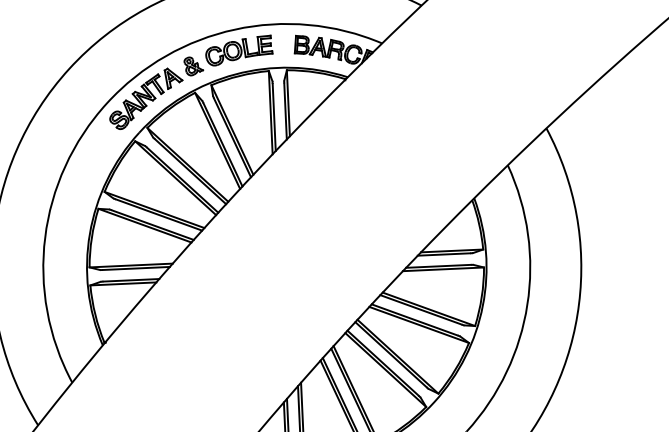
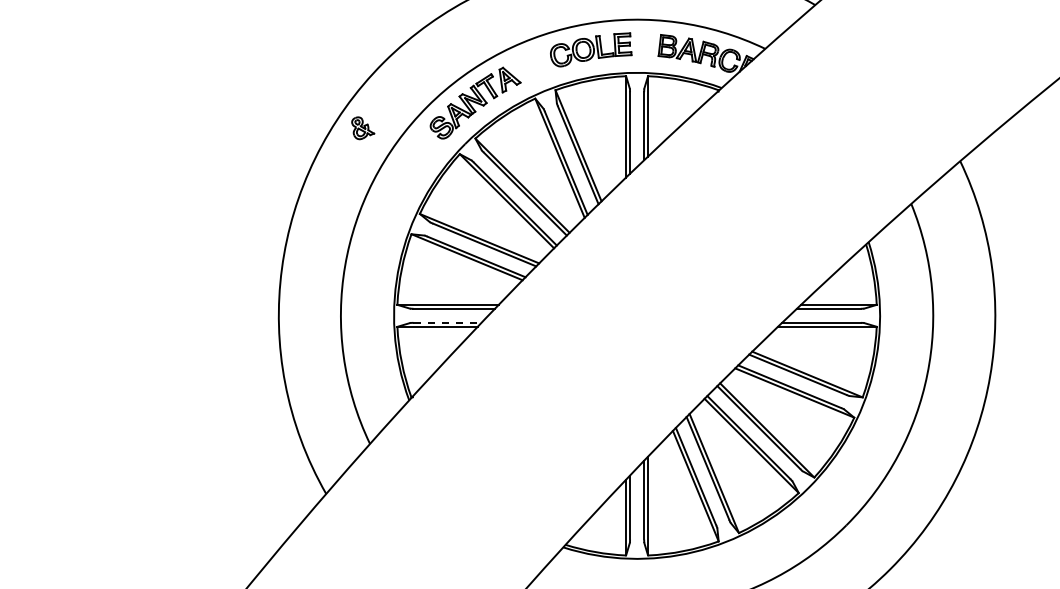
part: (194, 66) -> (363, 128), moved
line: (131, 280) -> (447, 322), solid -> dashed

